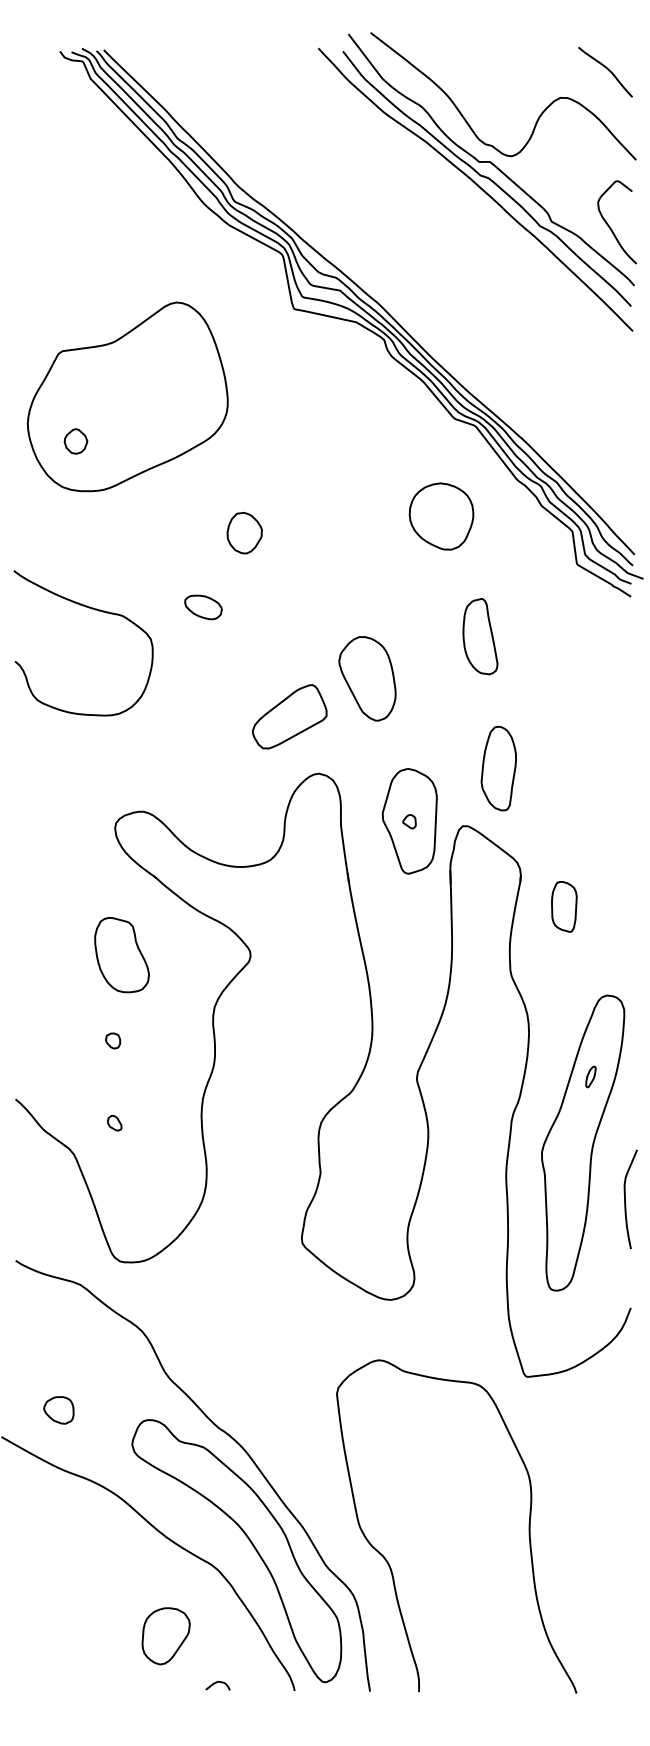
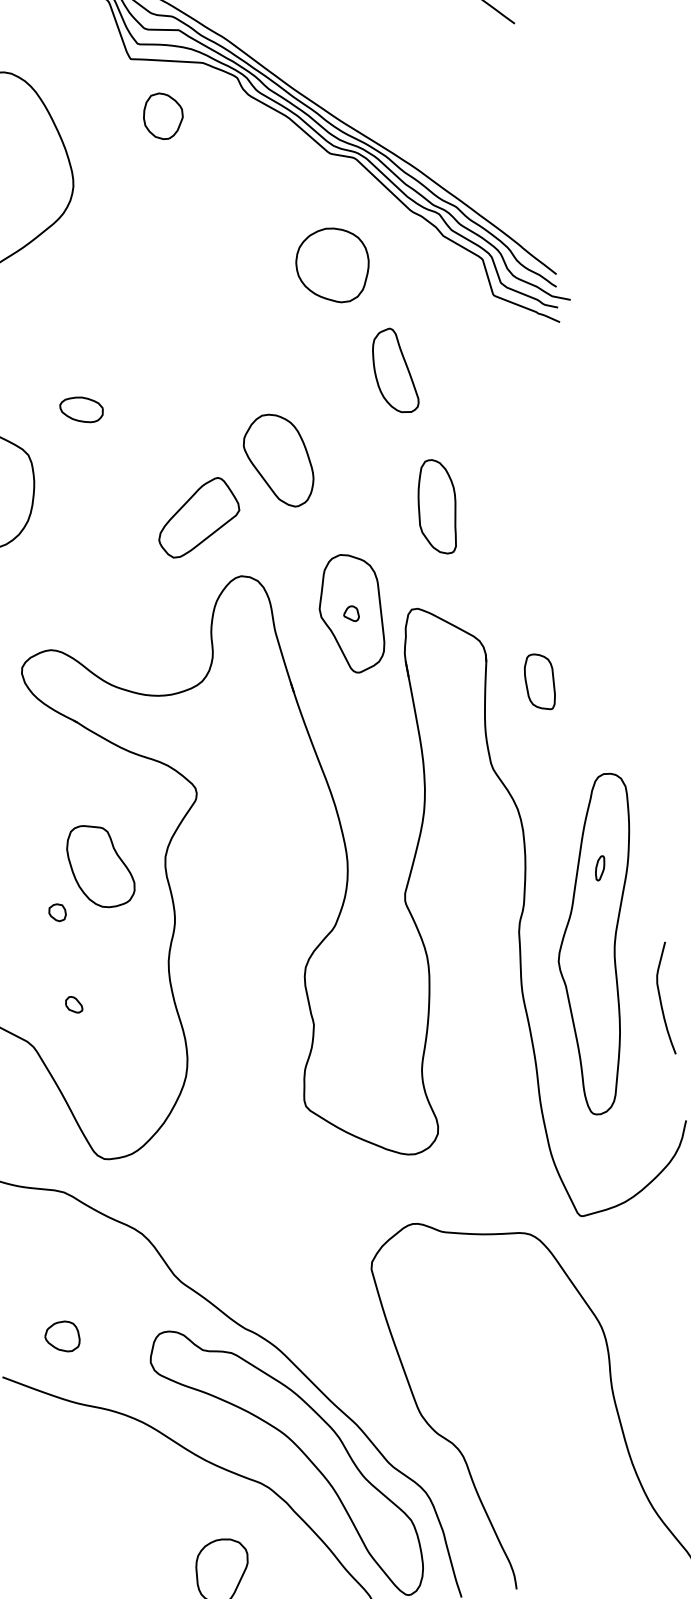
part: (244, 533) -> (163, 116), moved
part: (480, 636) -> (394, 371), moved
part: (498, 768) -> (436, 507), moved
part: (121, 955) -> (100, 866), moved

